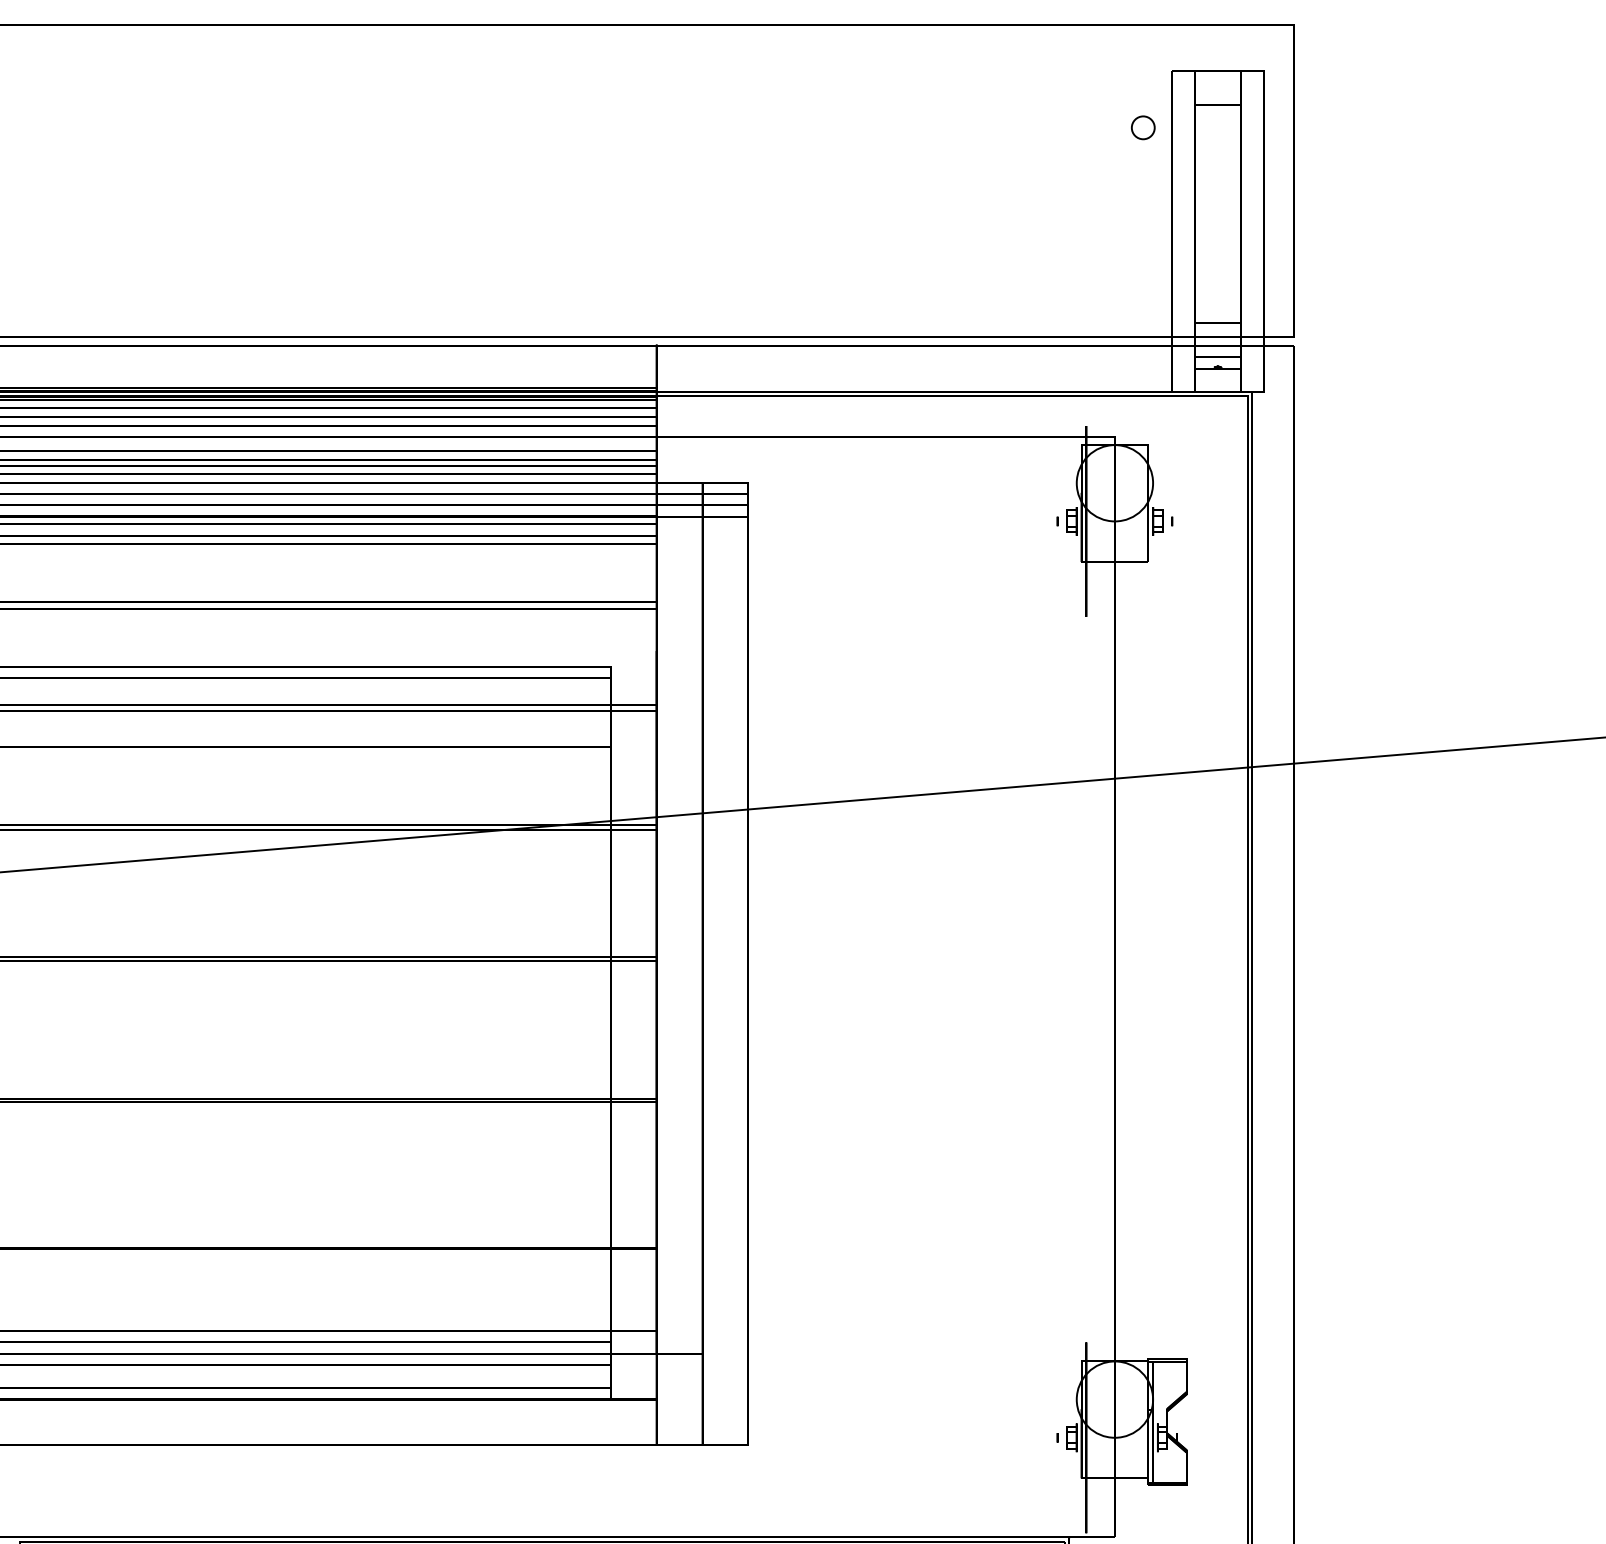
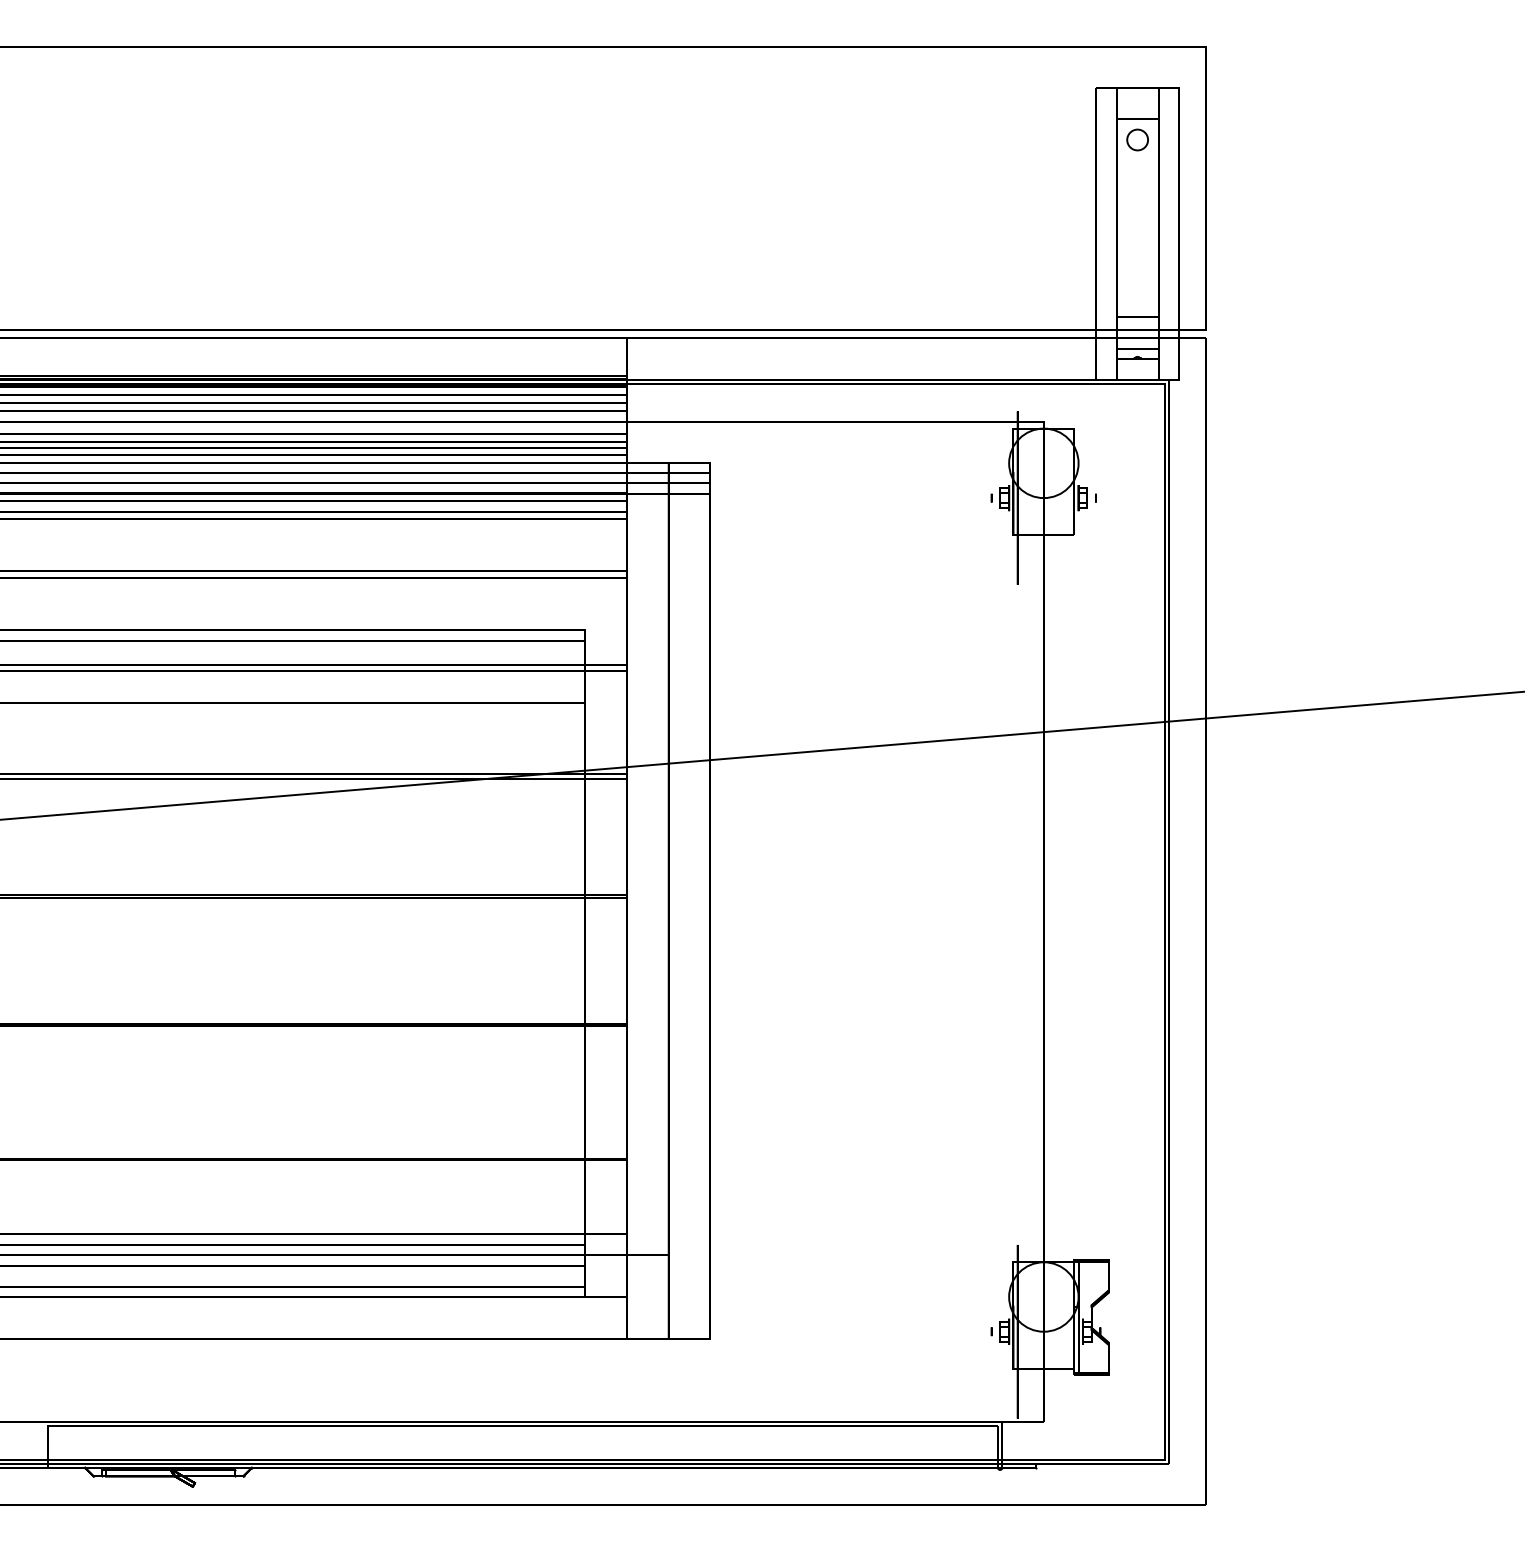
circle: (1143, 127) -> (1137, 139), moved

